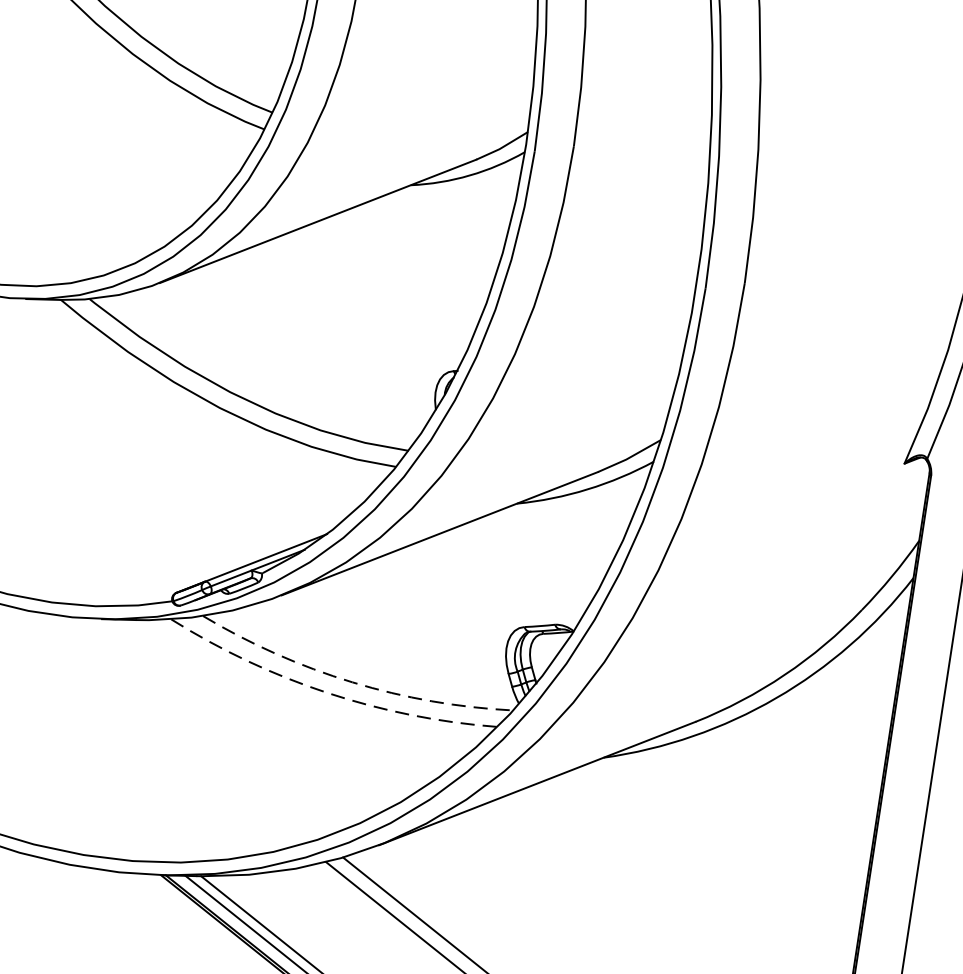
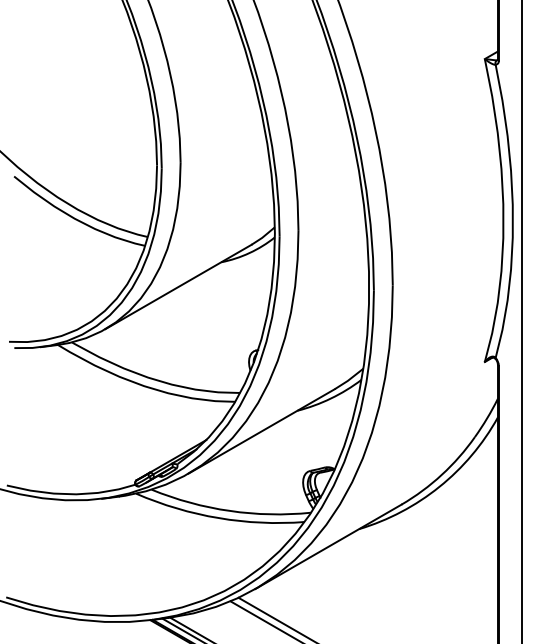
arc: (351, 681) -> (229, 510), dashed -> solid
arc: (327, 693) -> (218, 518), dashed -> solid

